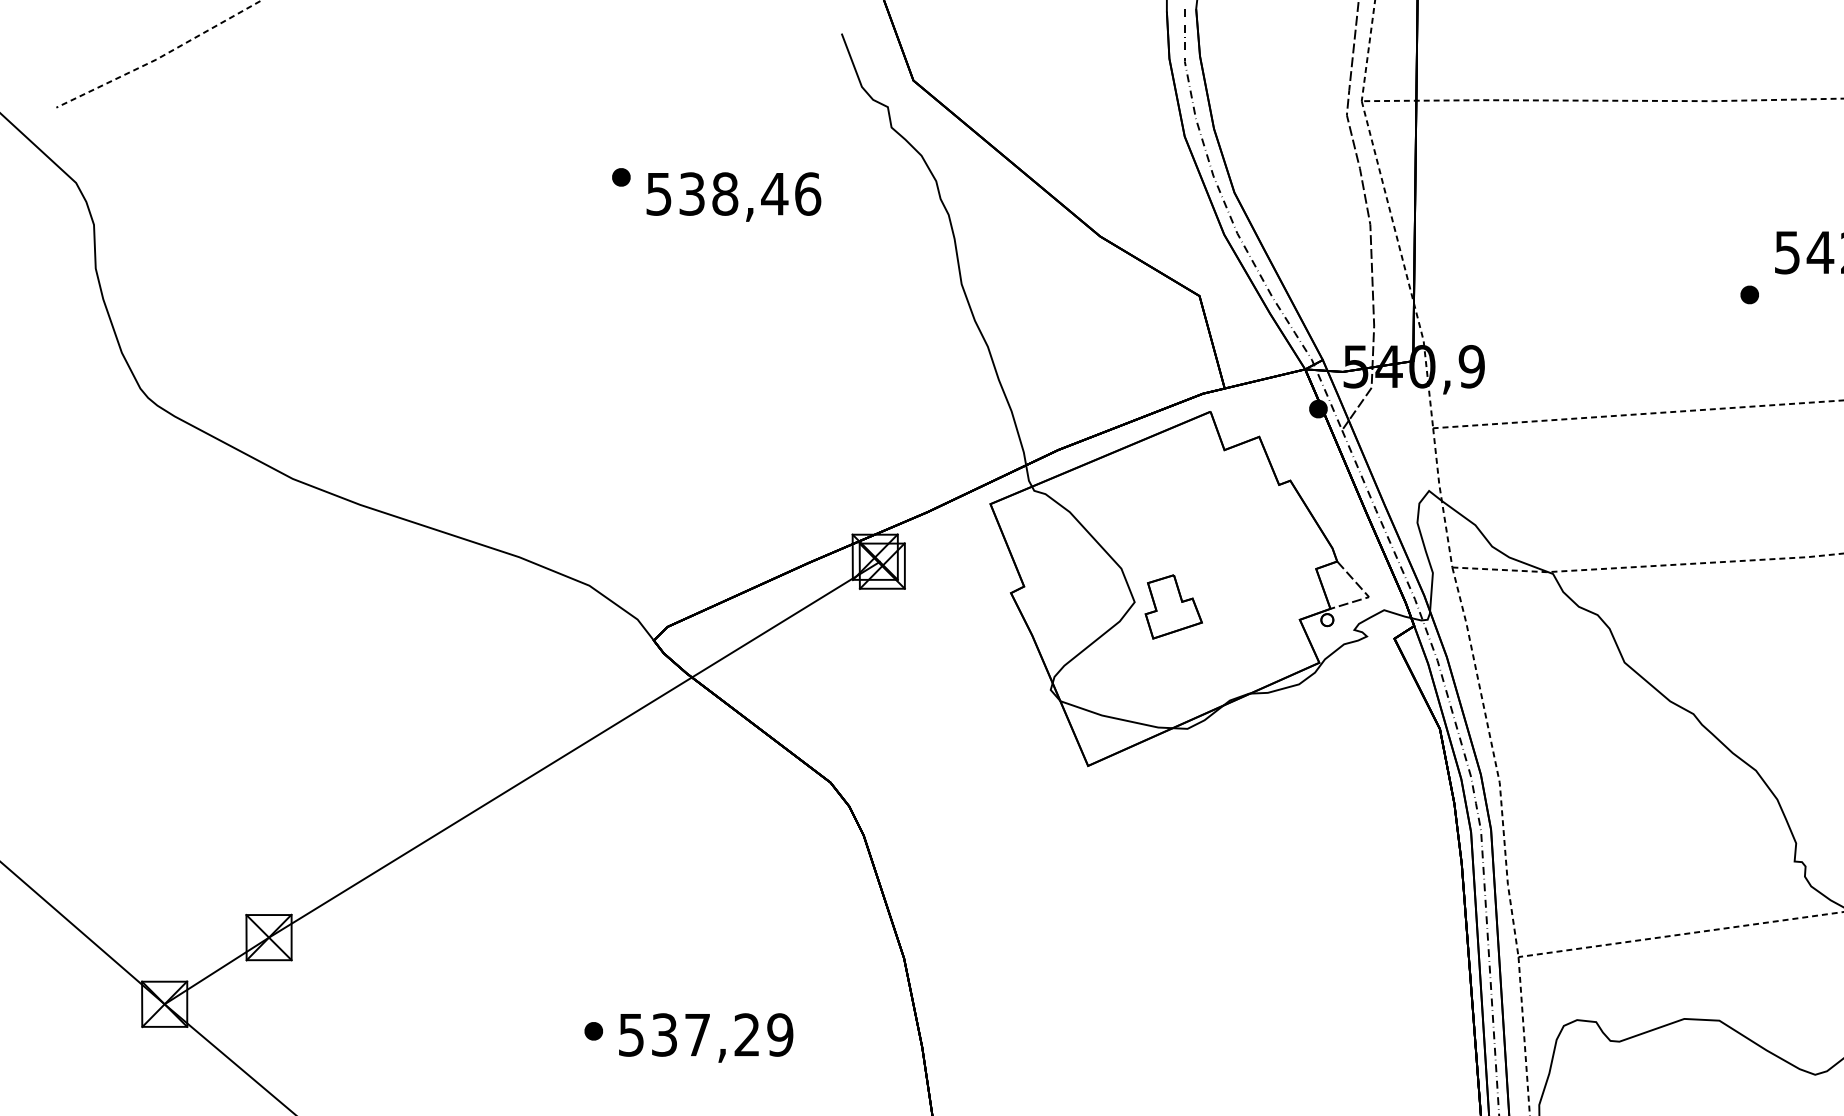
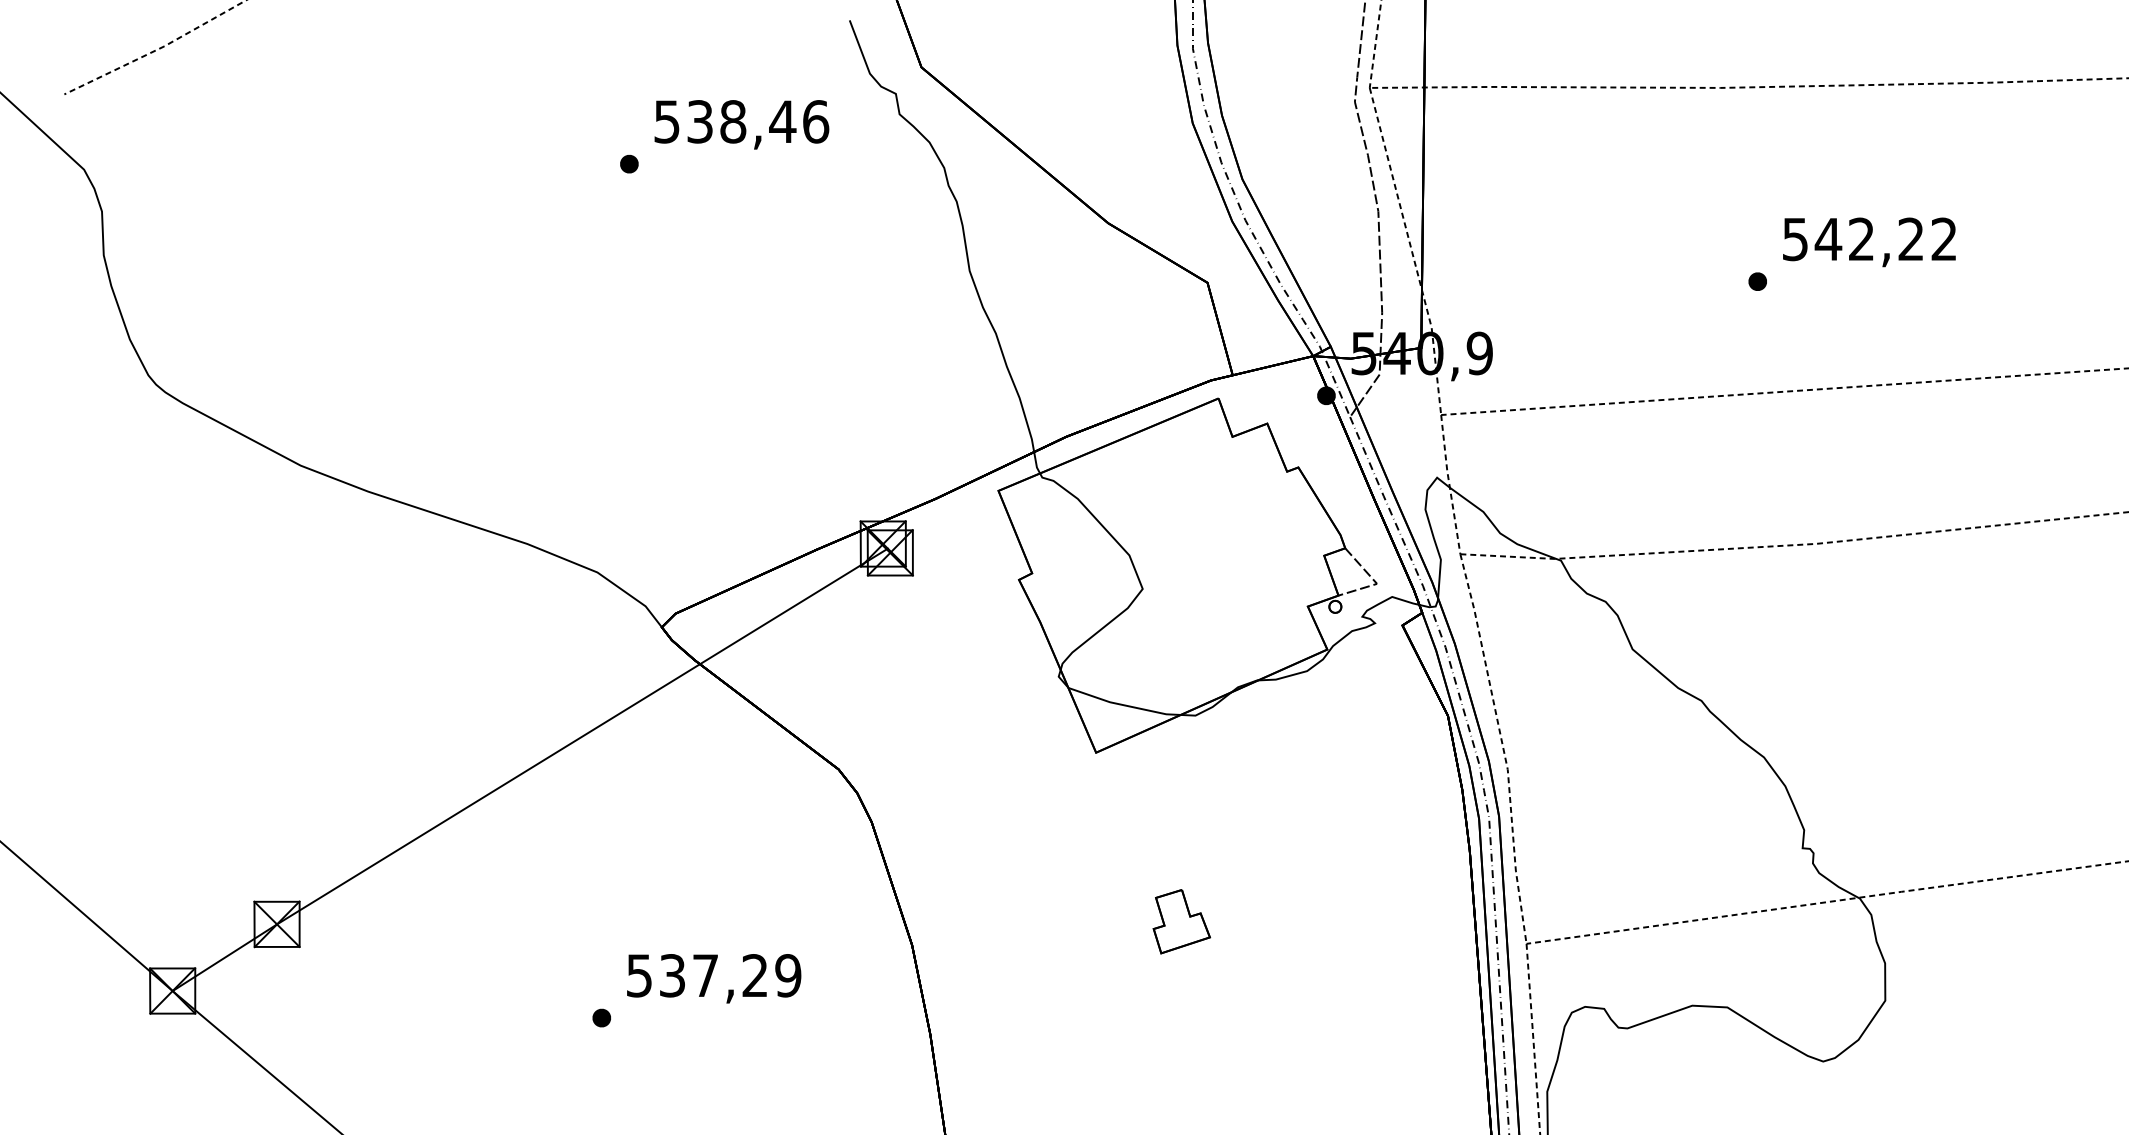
text: (733, 196) -> (741, 124), moved
part: (1173, 606) -> (1181, 921), moved
text: (706, 1037) -> (714, 978), moved

